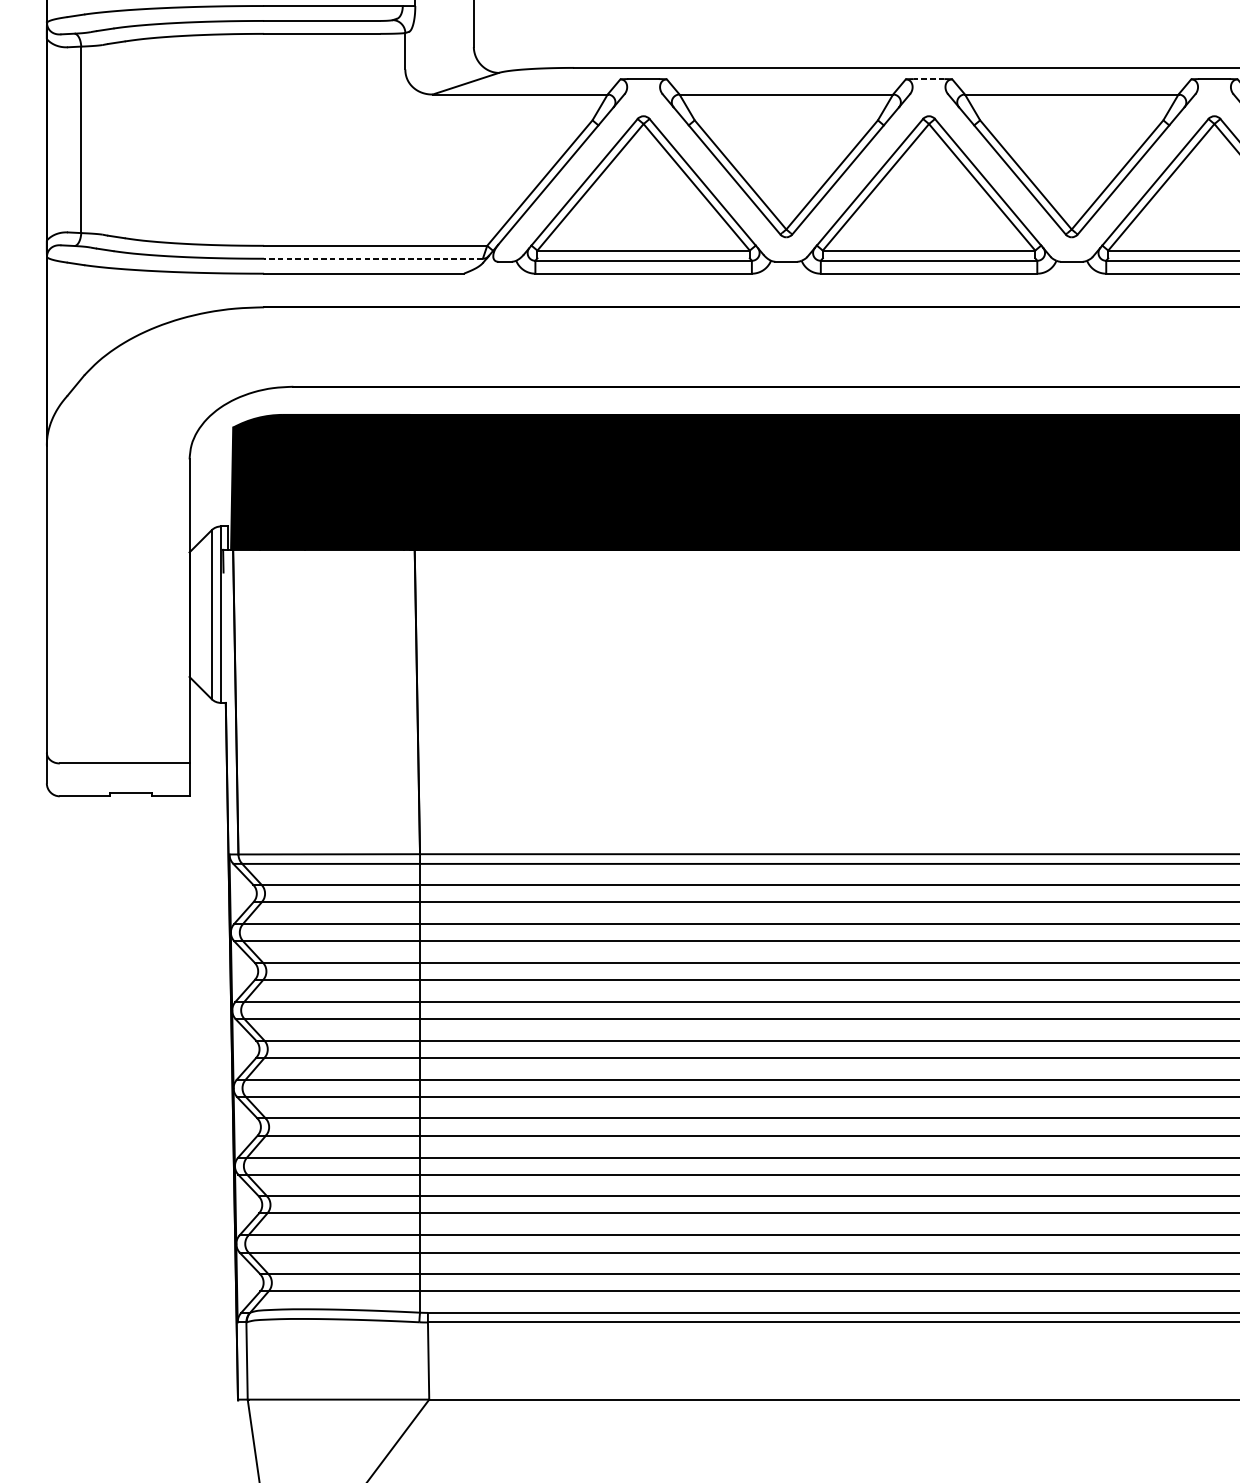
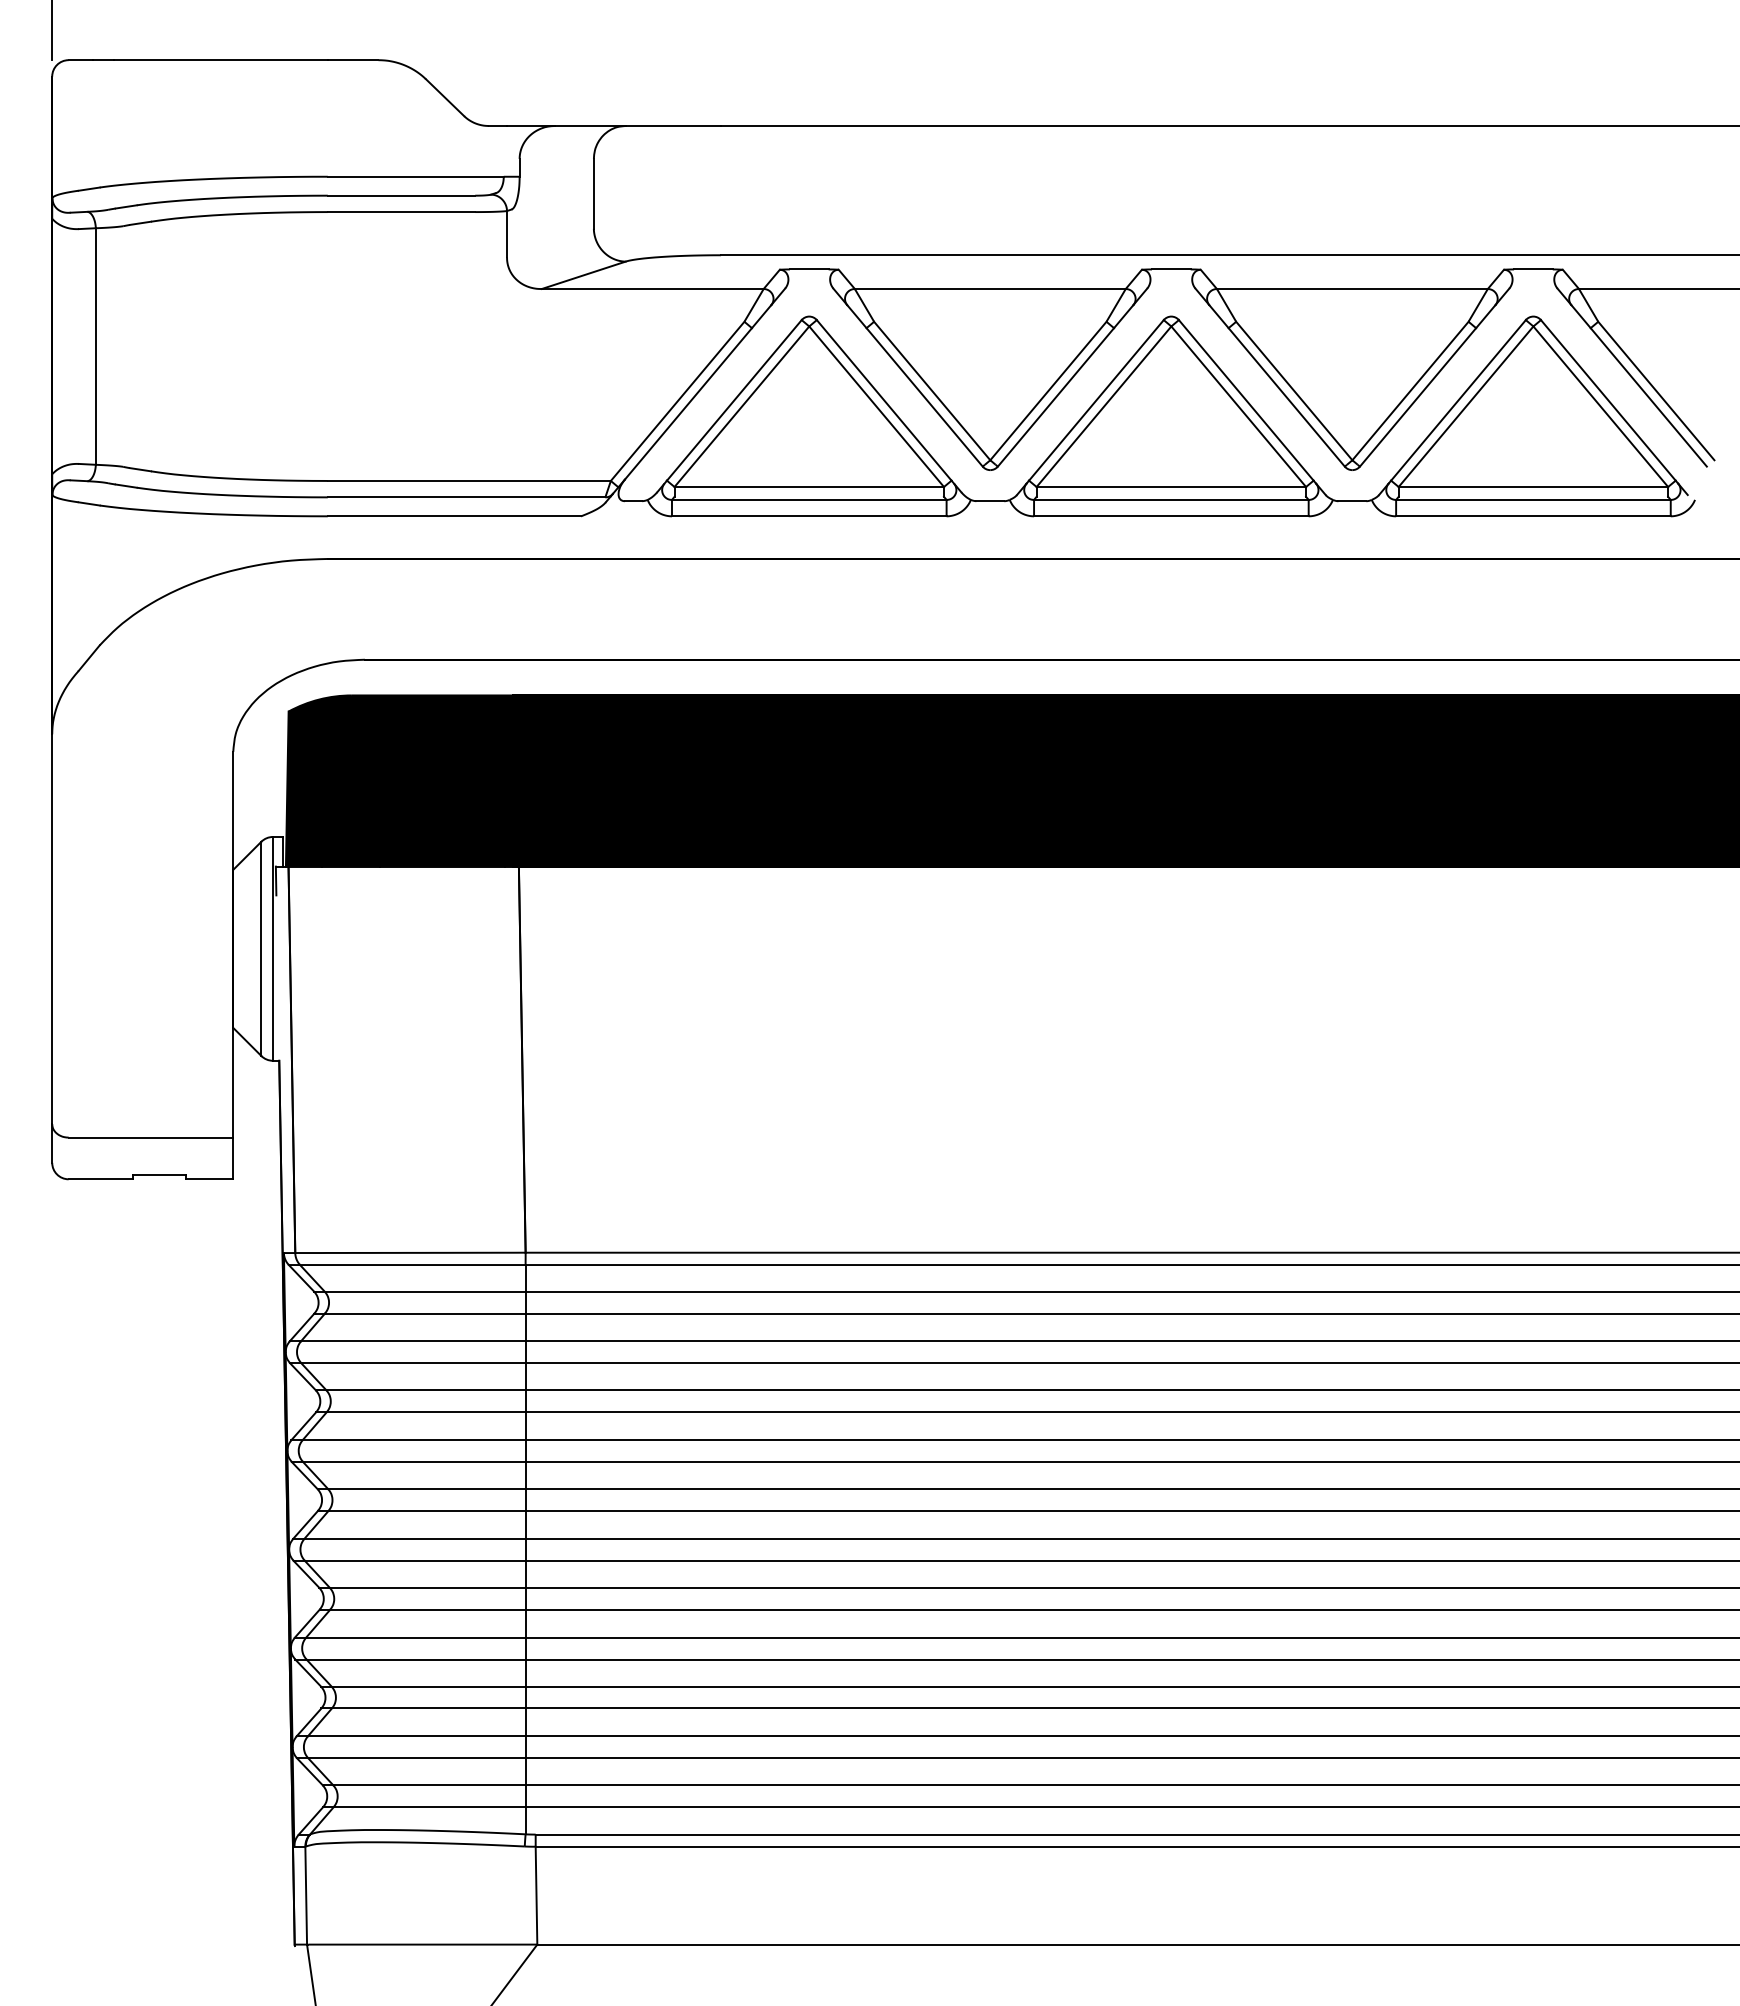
line: (928, 79) -> (1170, 269), dashed -> solid
line: (373, 258) -> (466, 497), dashed -> solid

